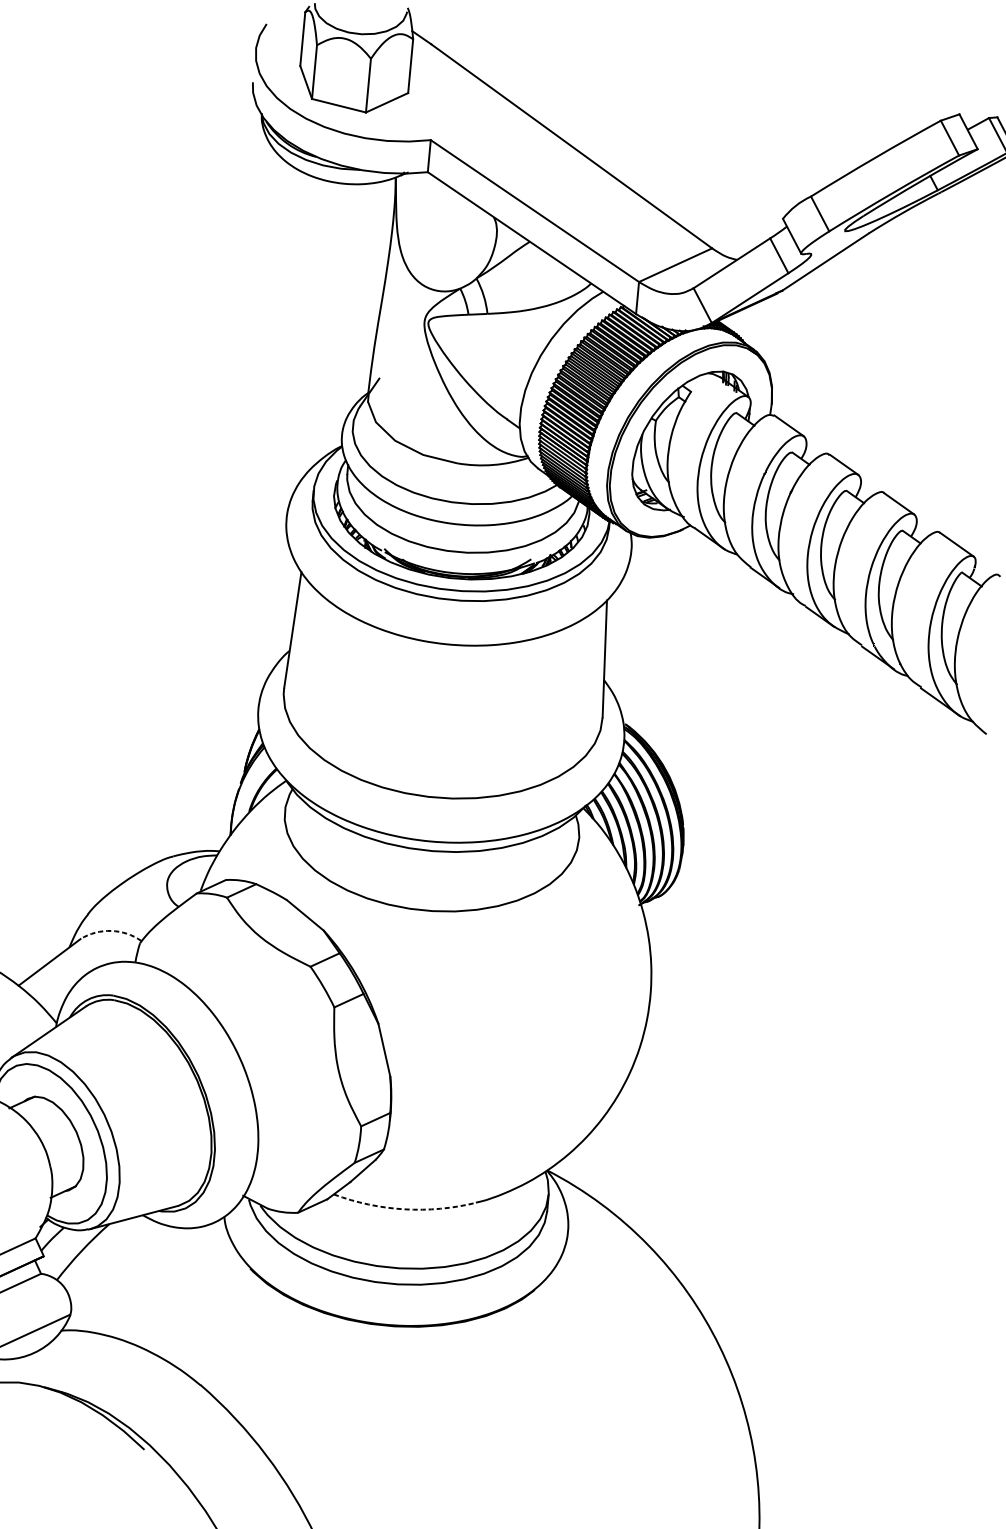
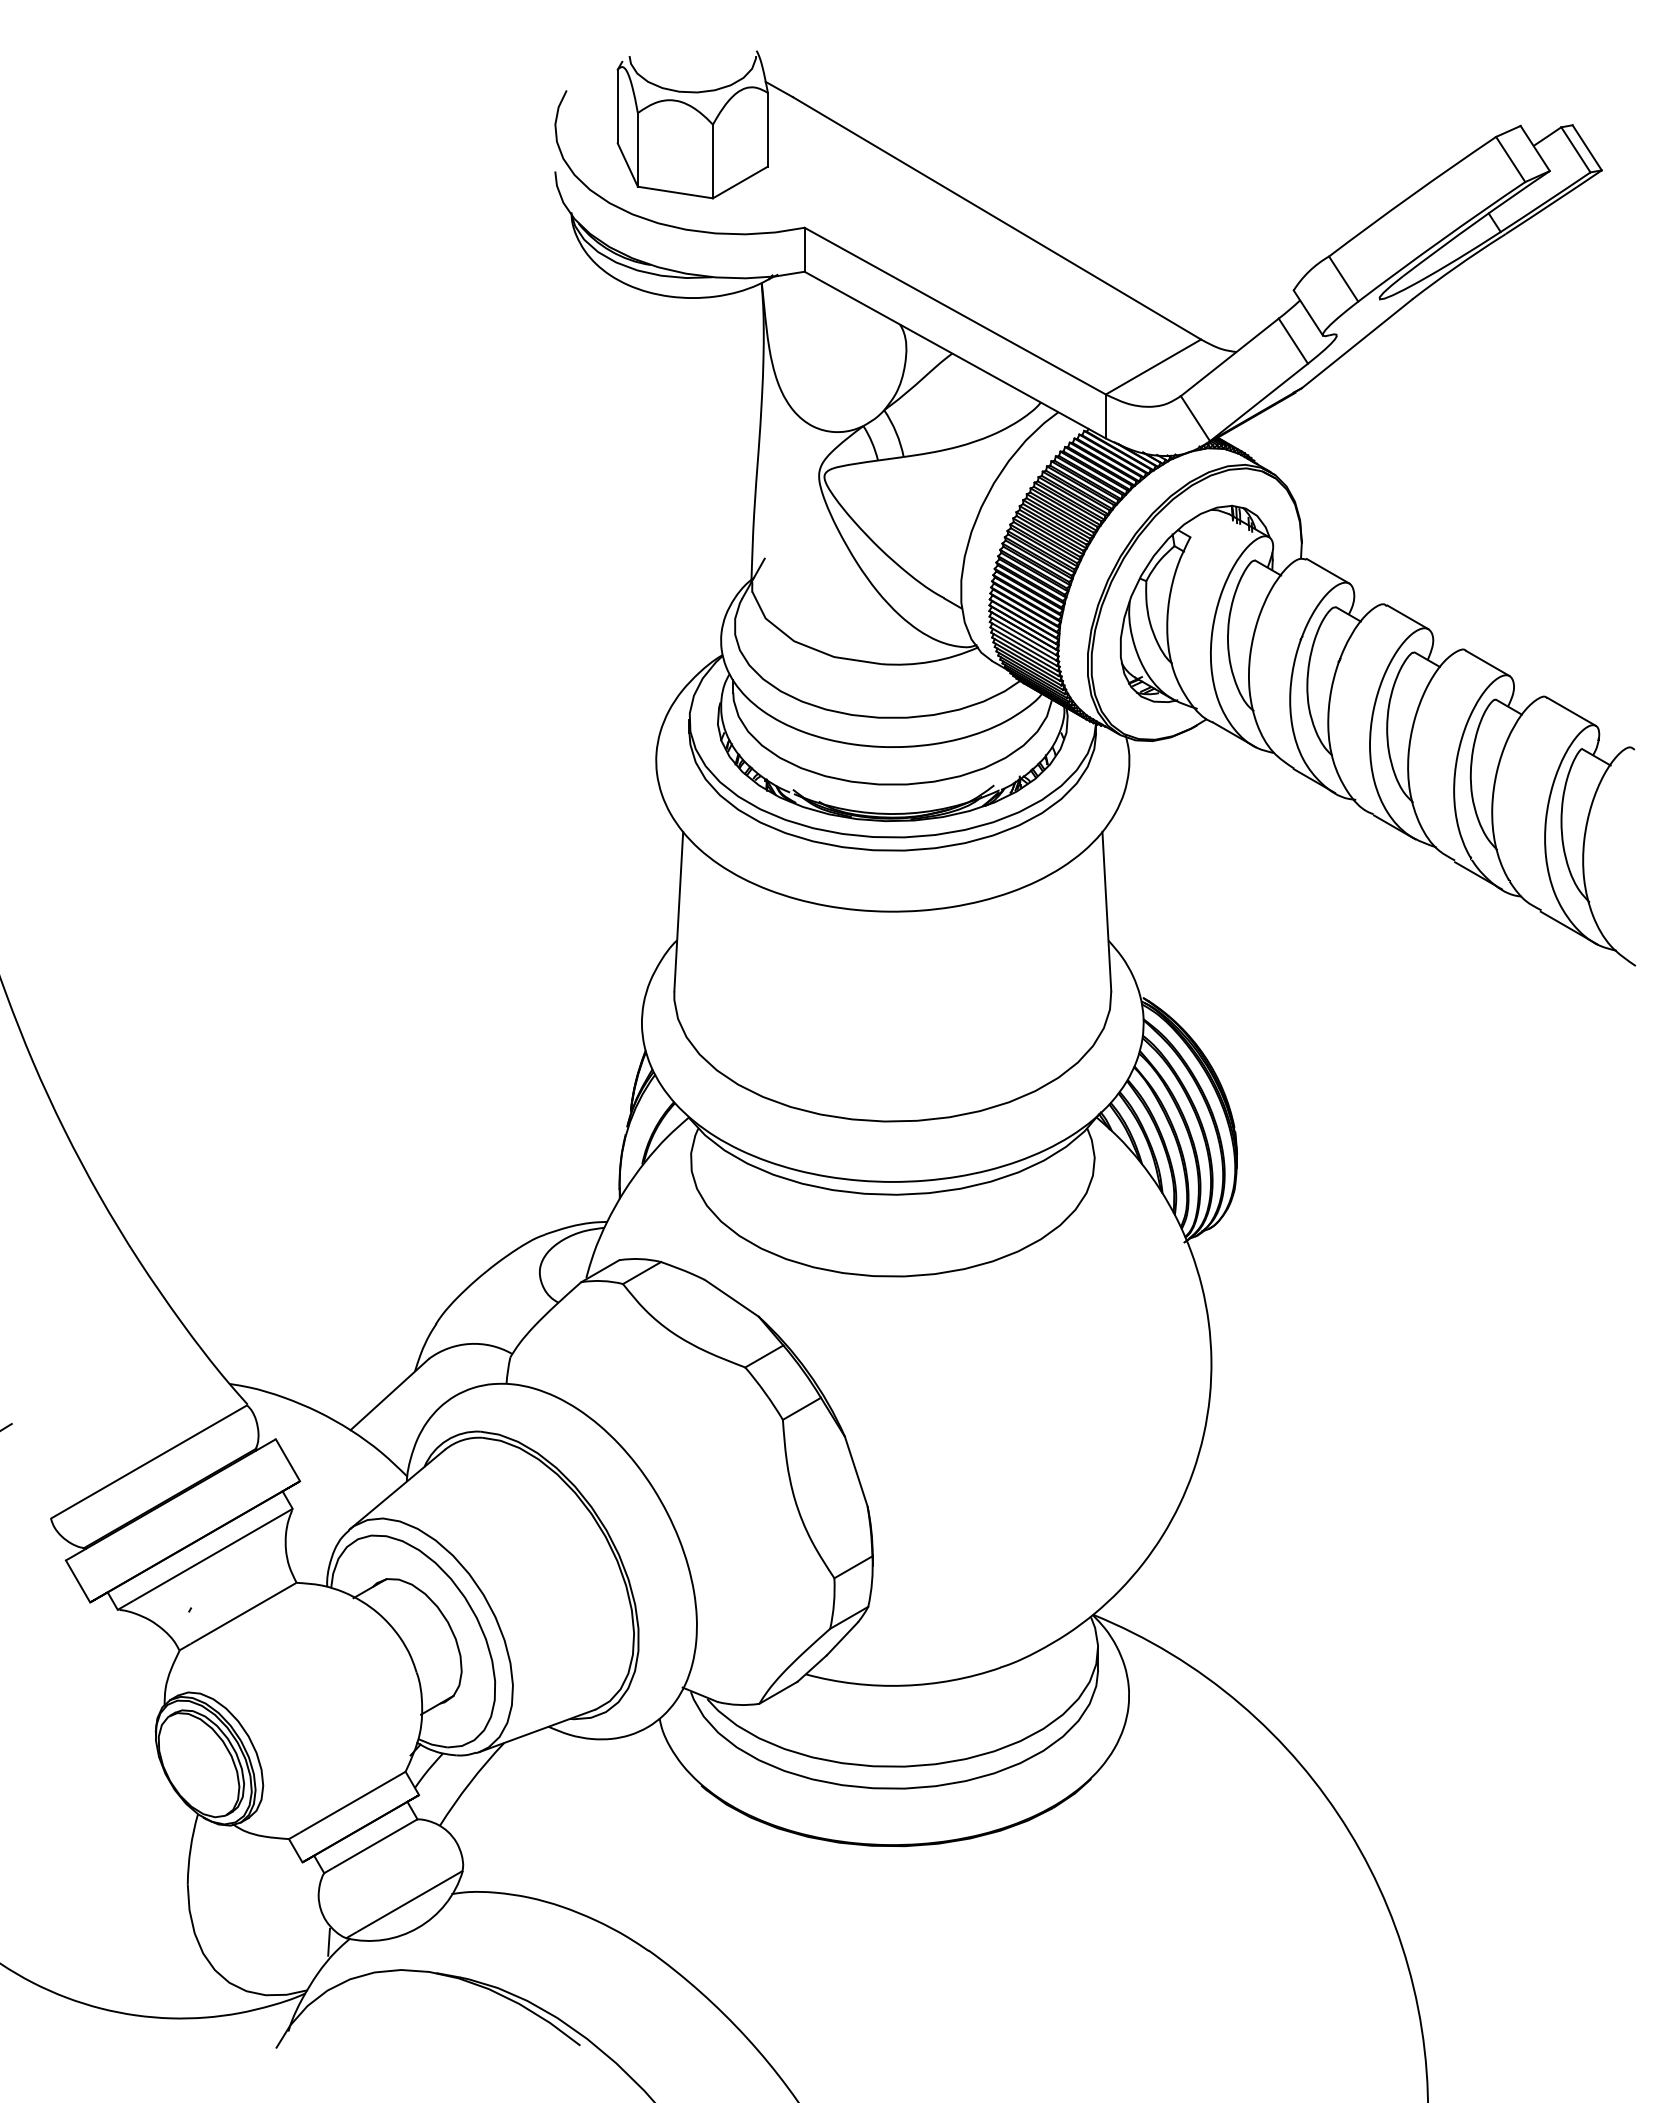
arc: (111, 930) -> (469, 1343), dashed -> solid
arc: (404, 1209) -> (903, 1685), dashed -> solid

